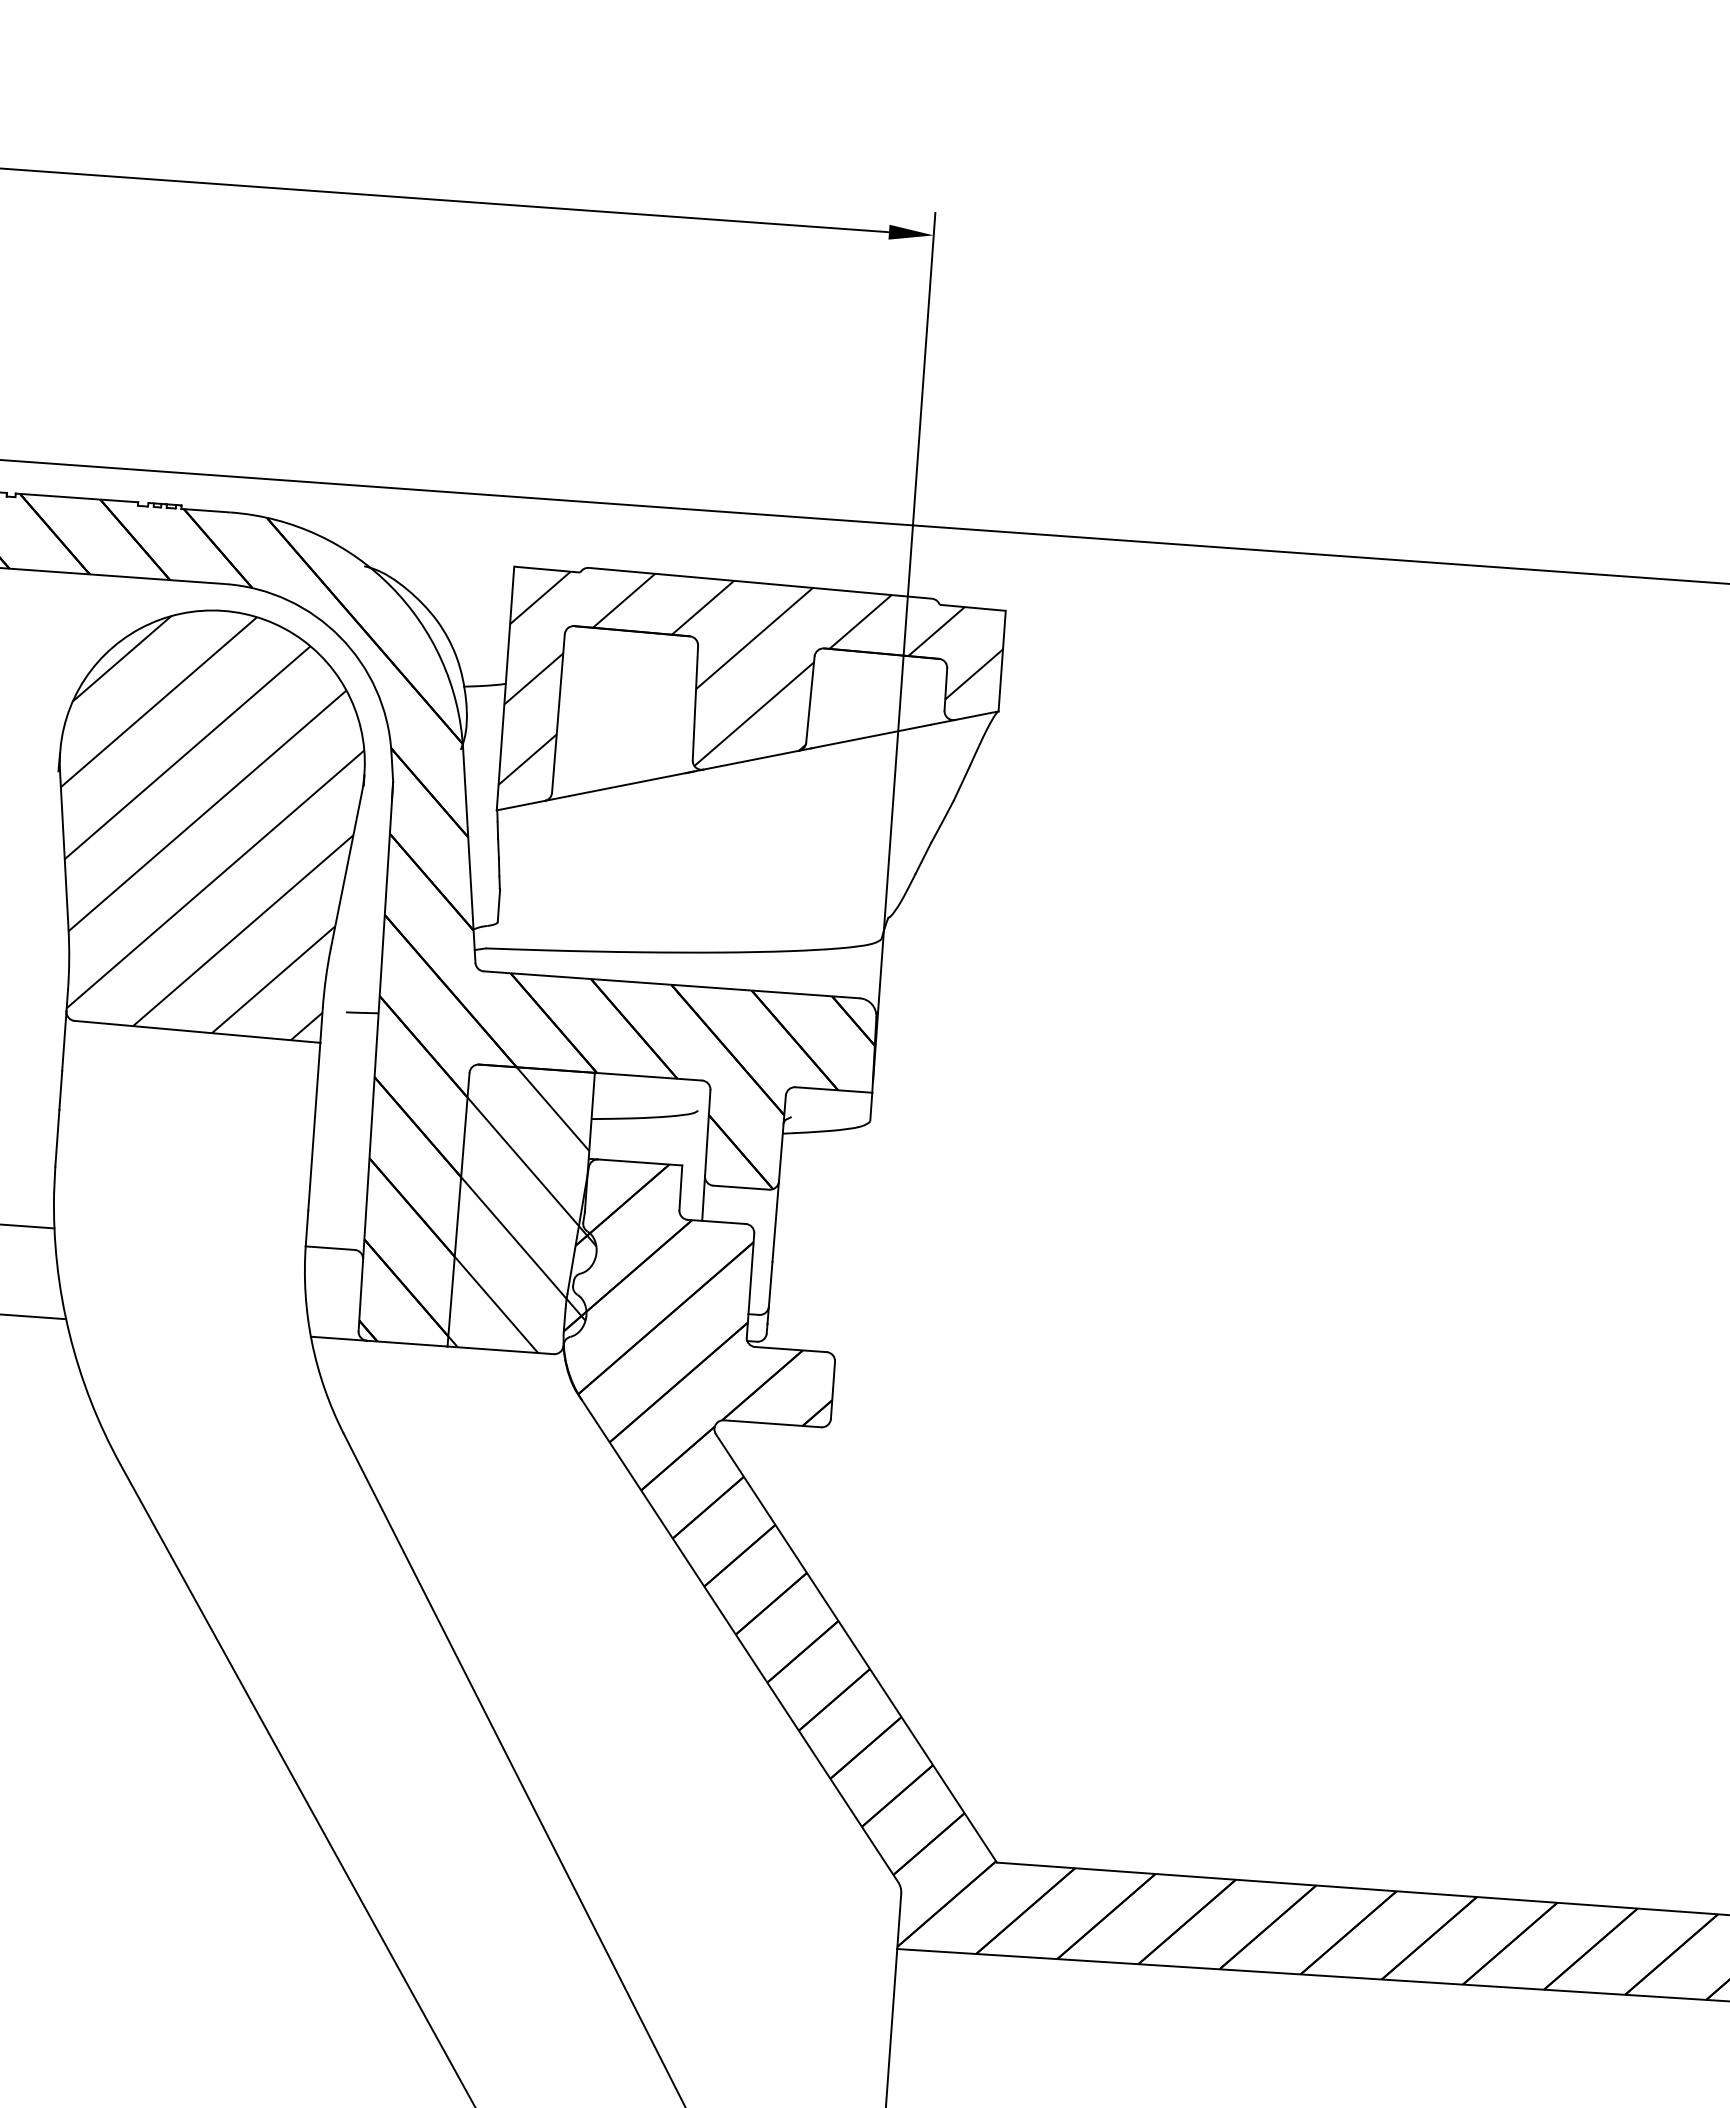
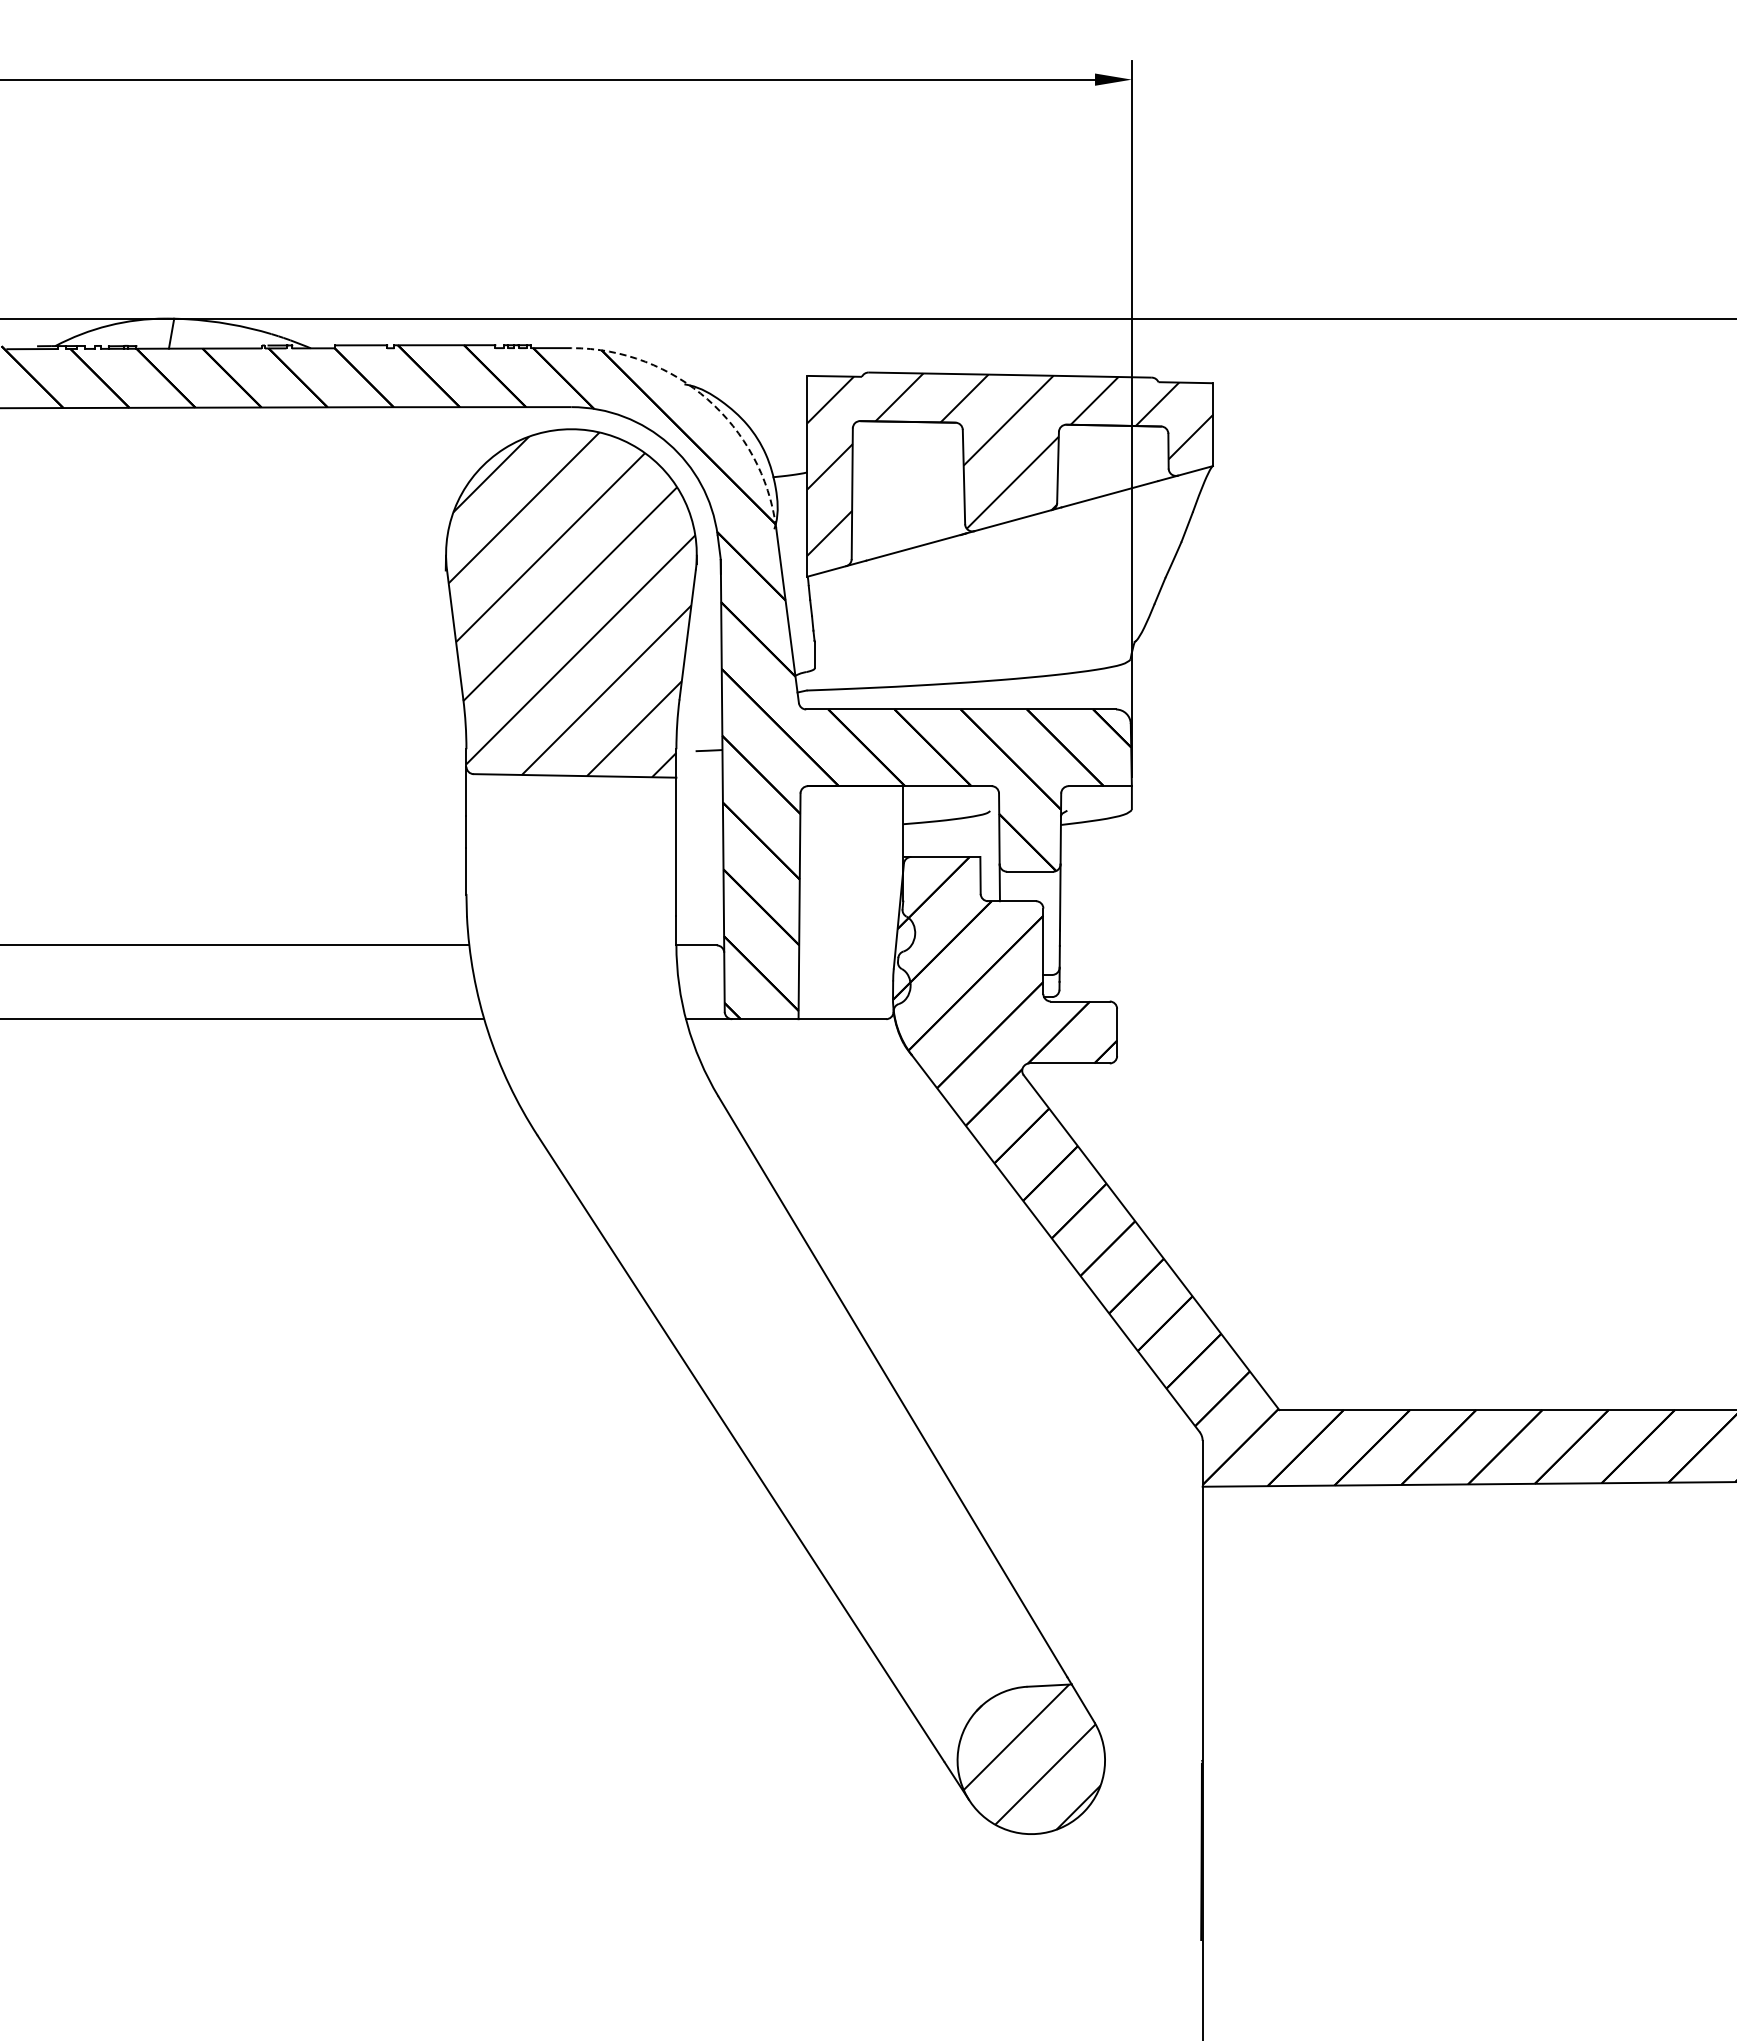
arc: (390, 586) -> (707, 399), solid -> dashed
hatch: (527, 1209) -> (856, 902), removed

